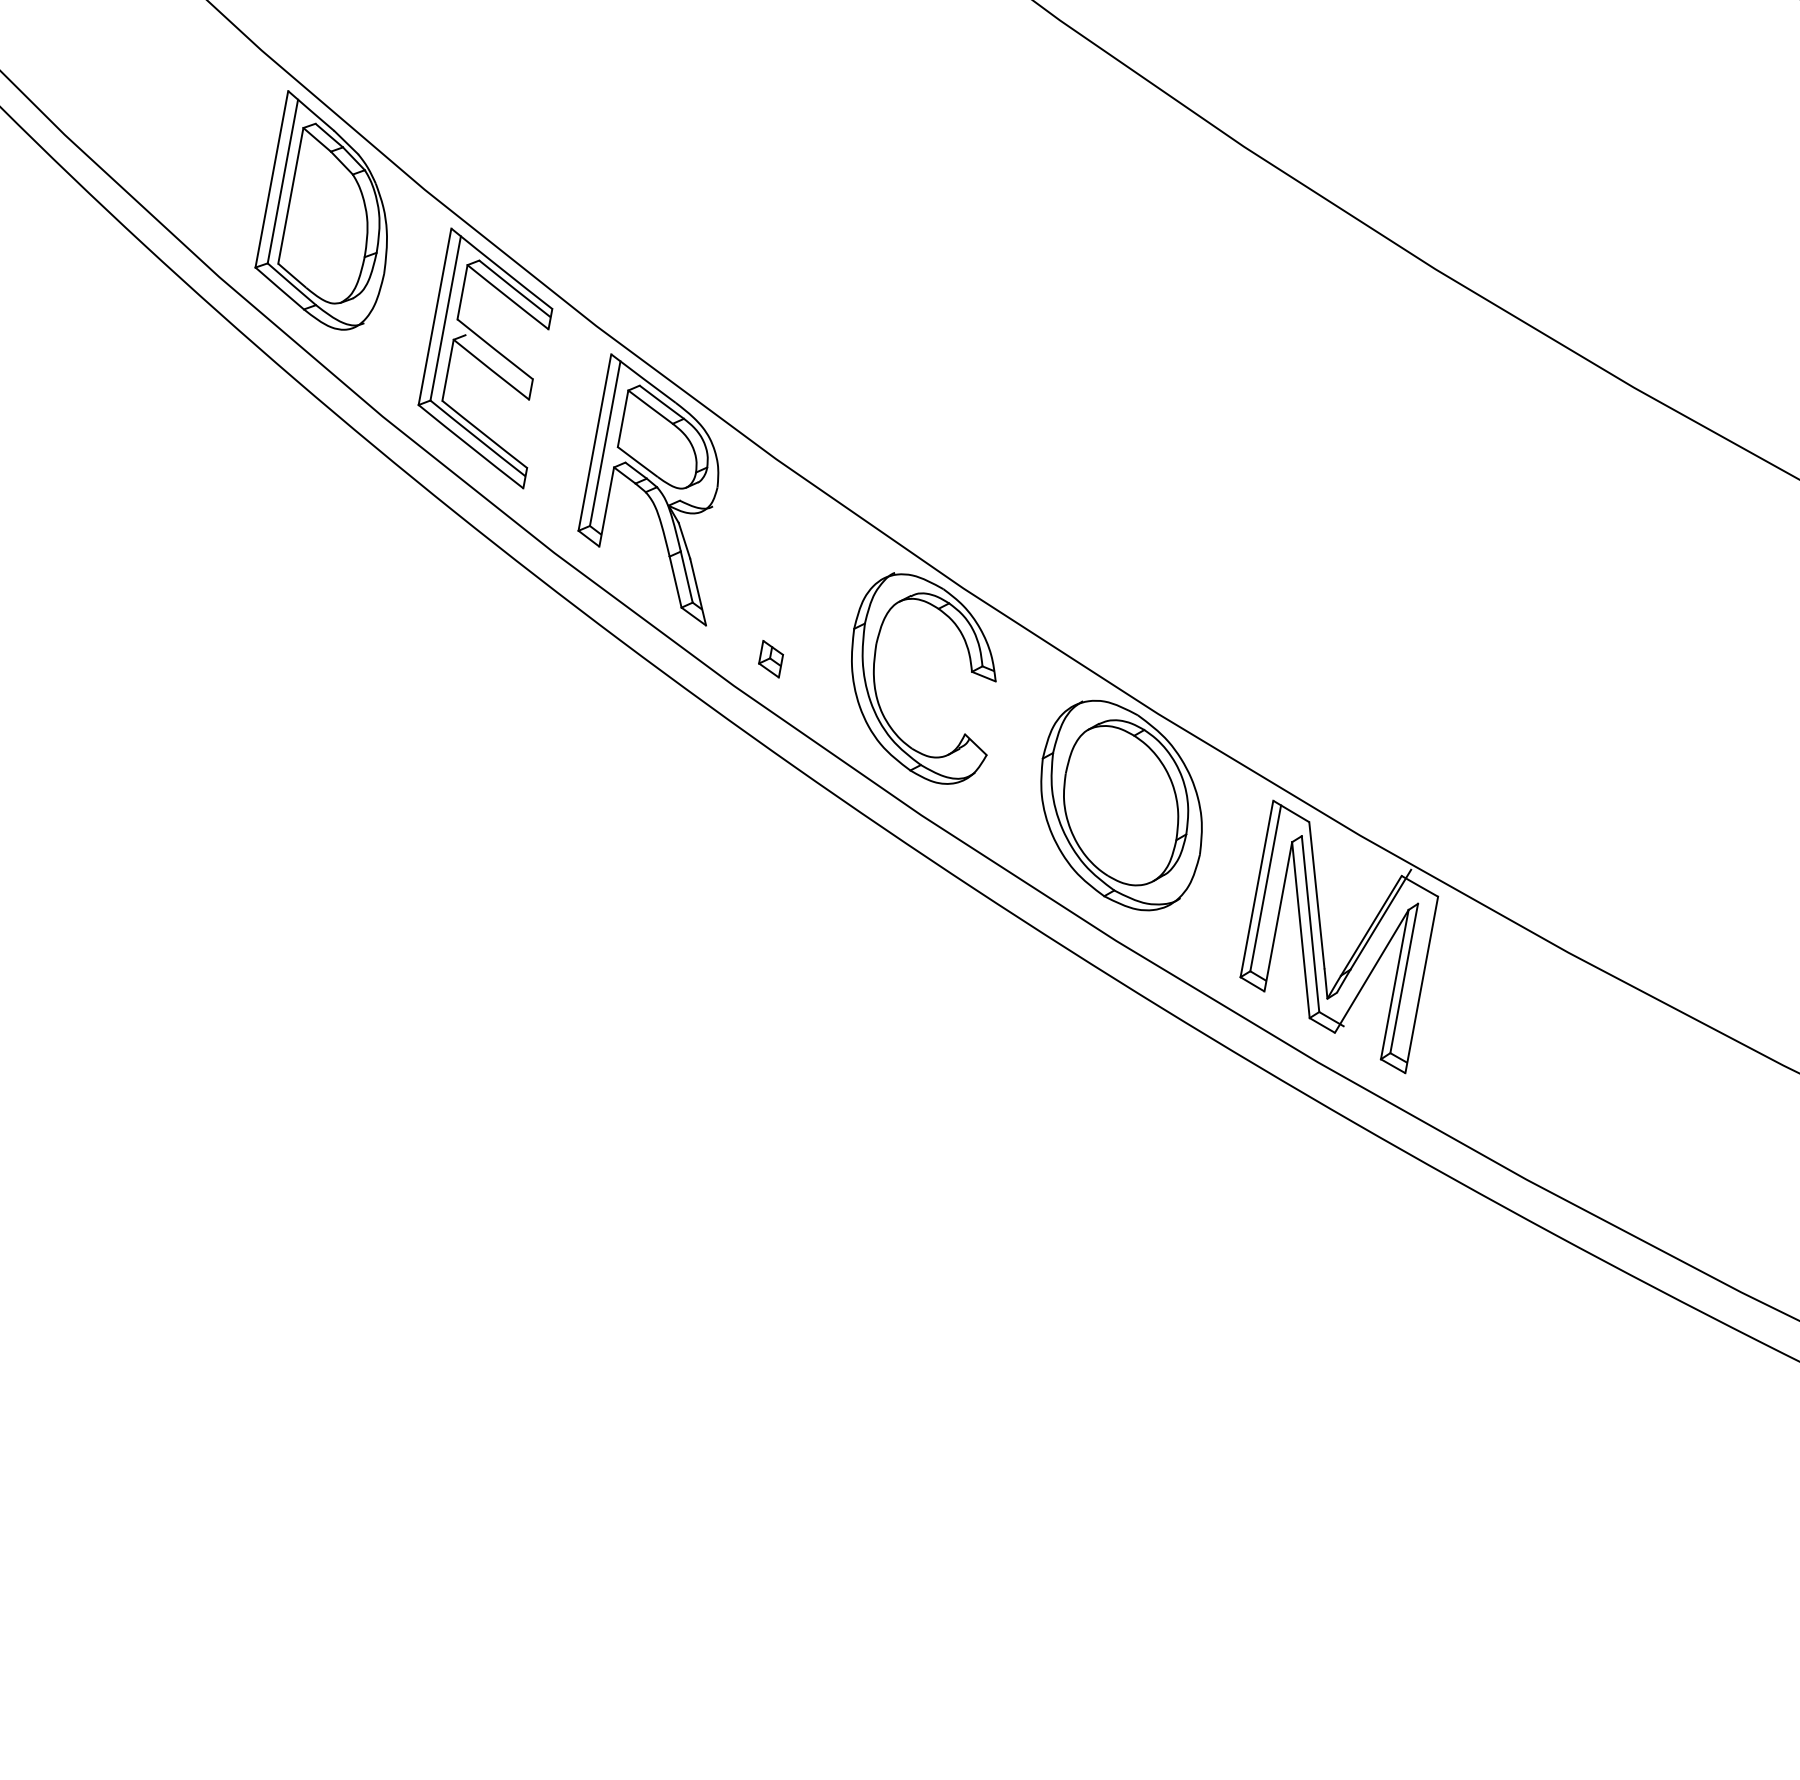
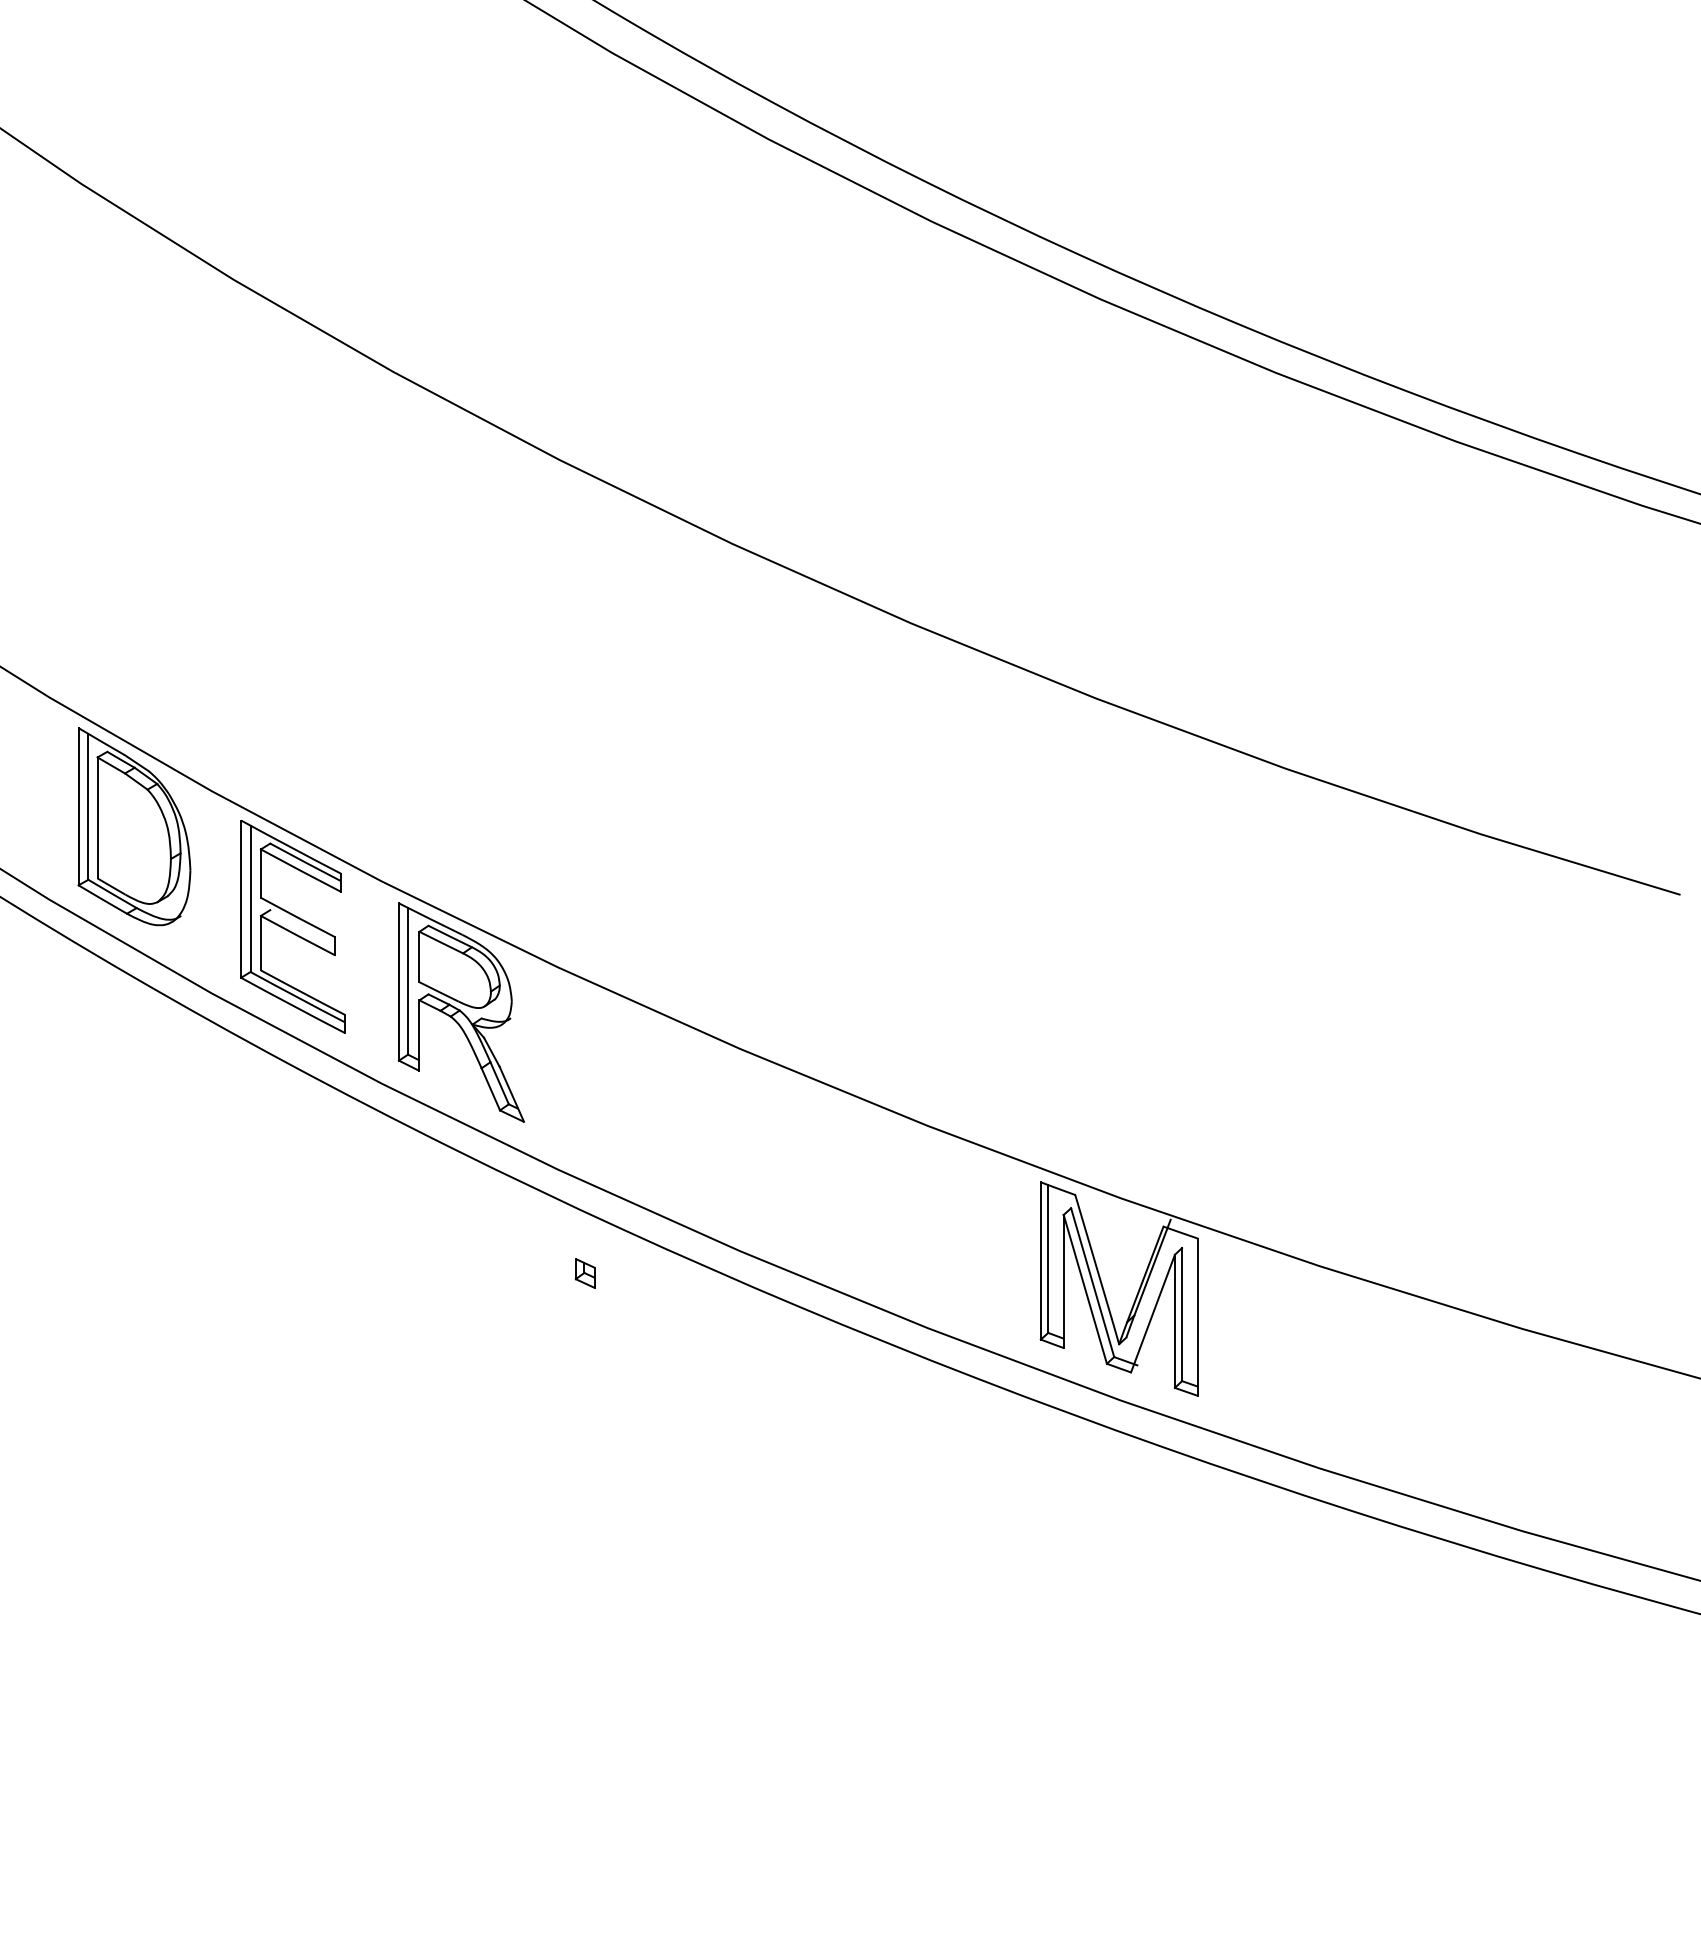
part: (770, 658) -> (584, 1273), moved
part: (875, 683) -> (679, 1144), removed
part: (1121, 805) -> (910, 1210), removed

